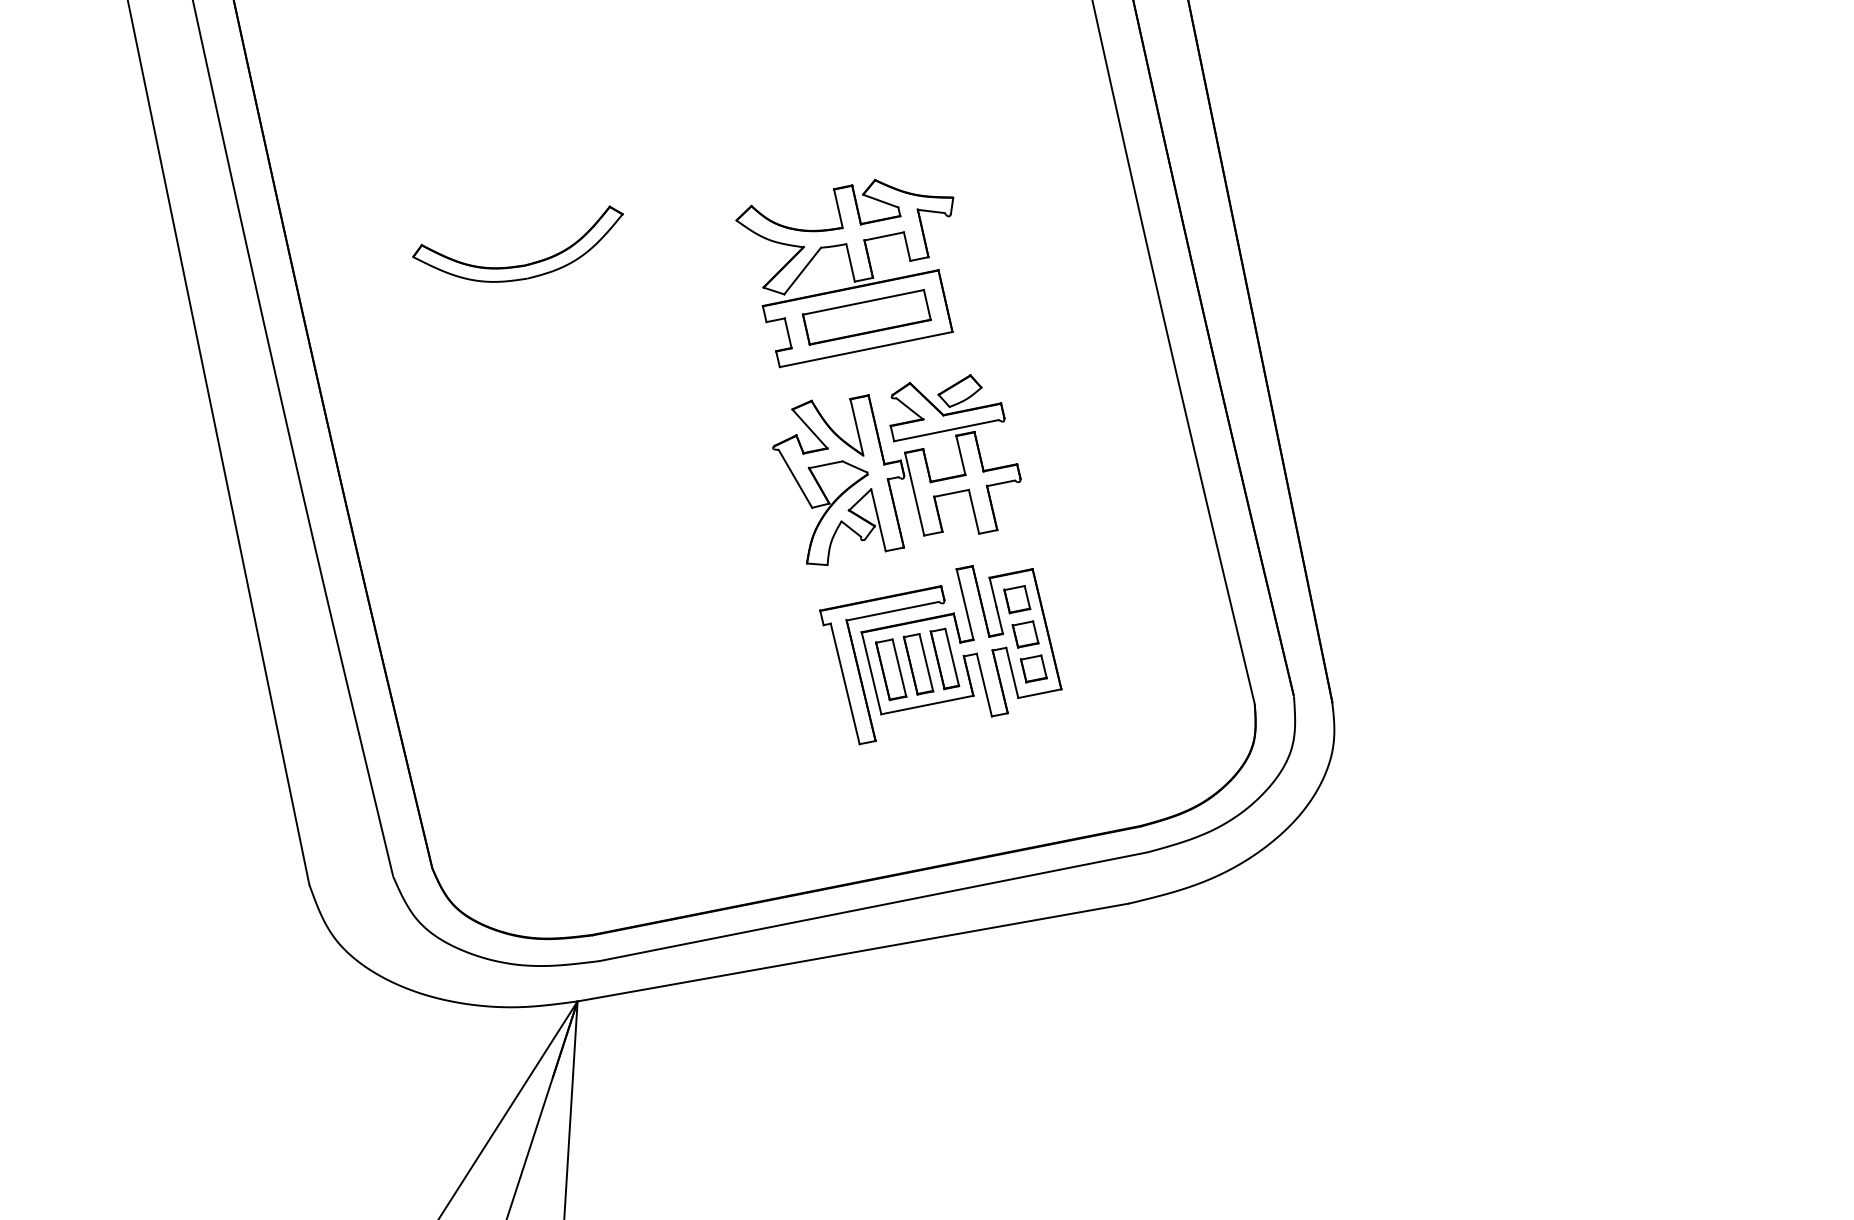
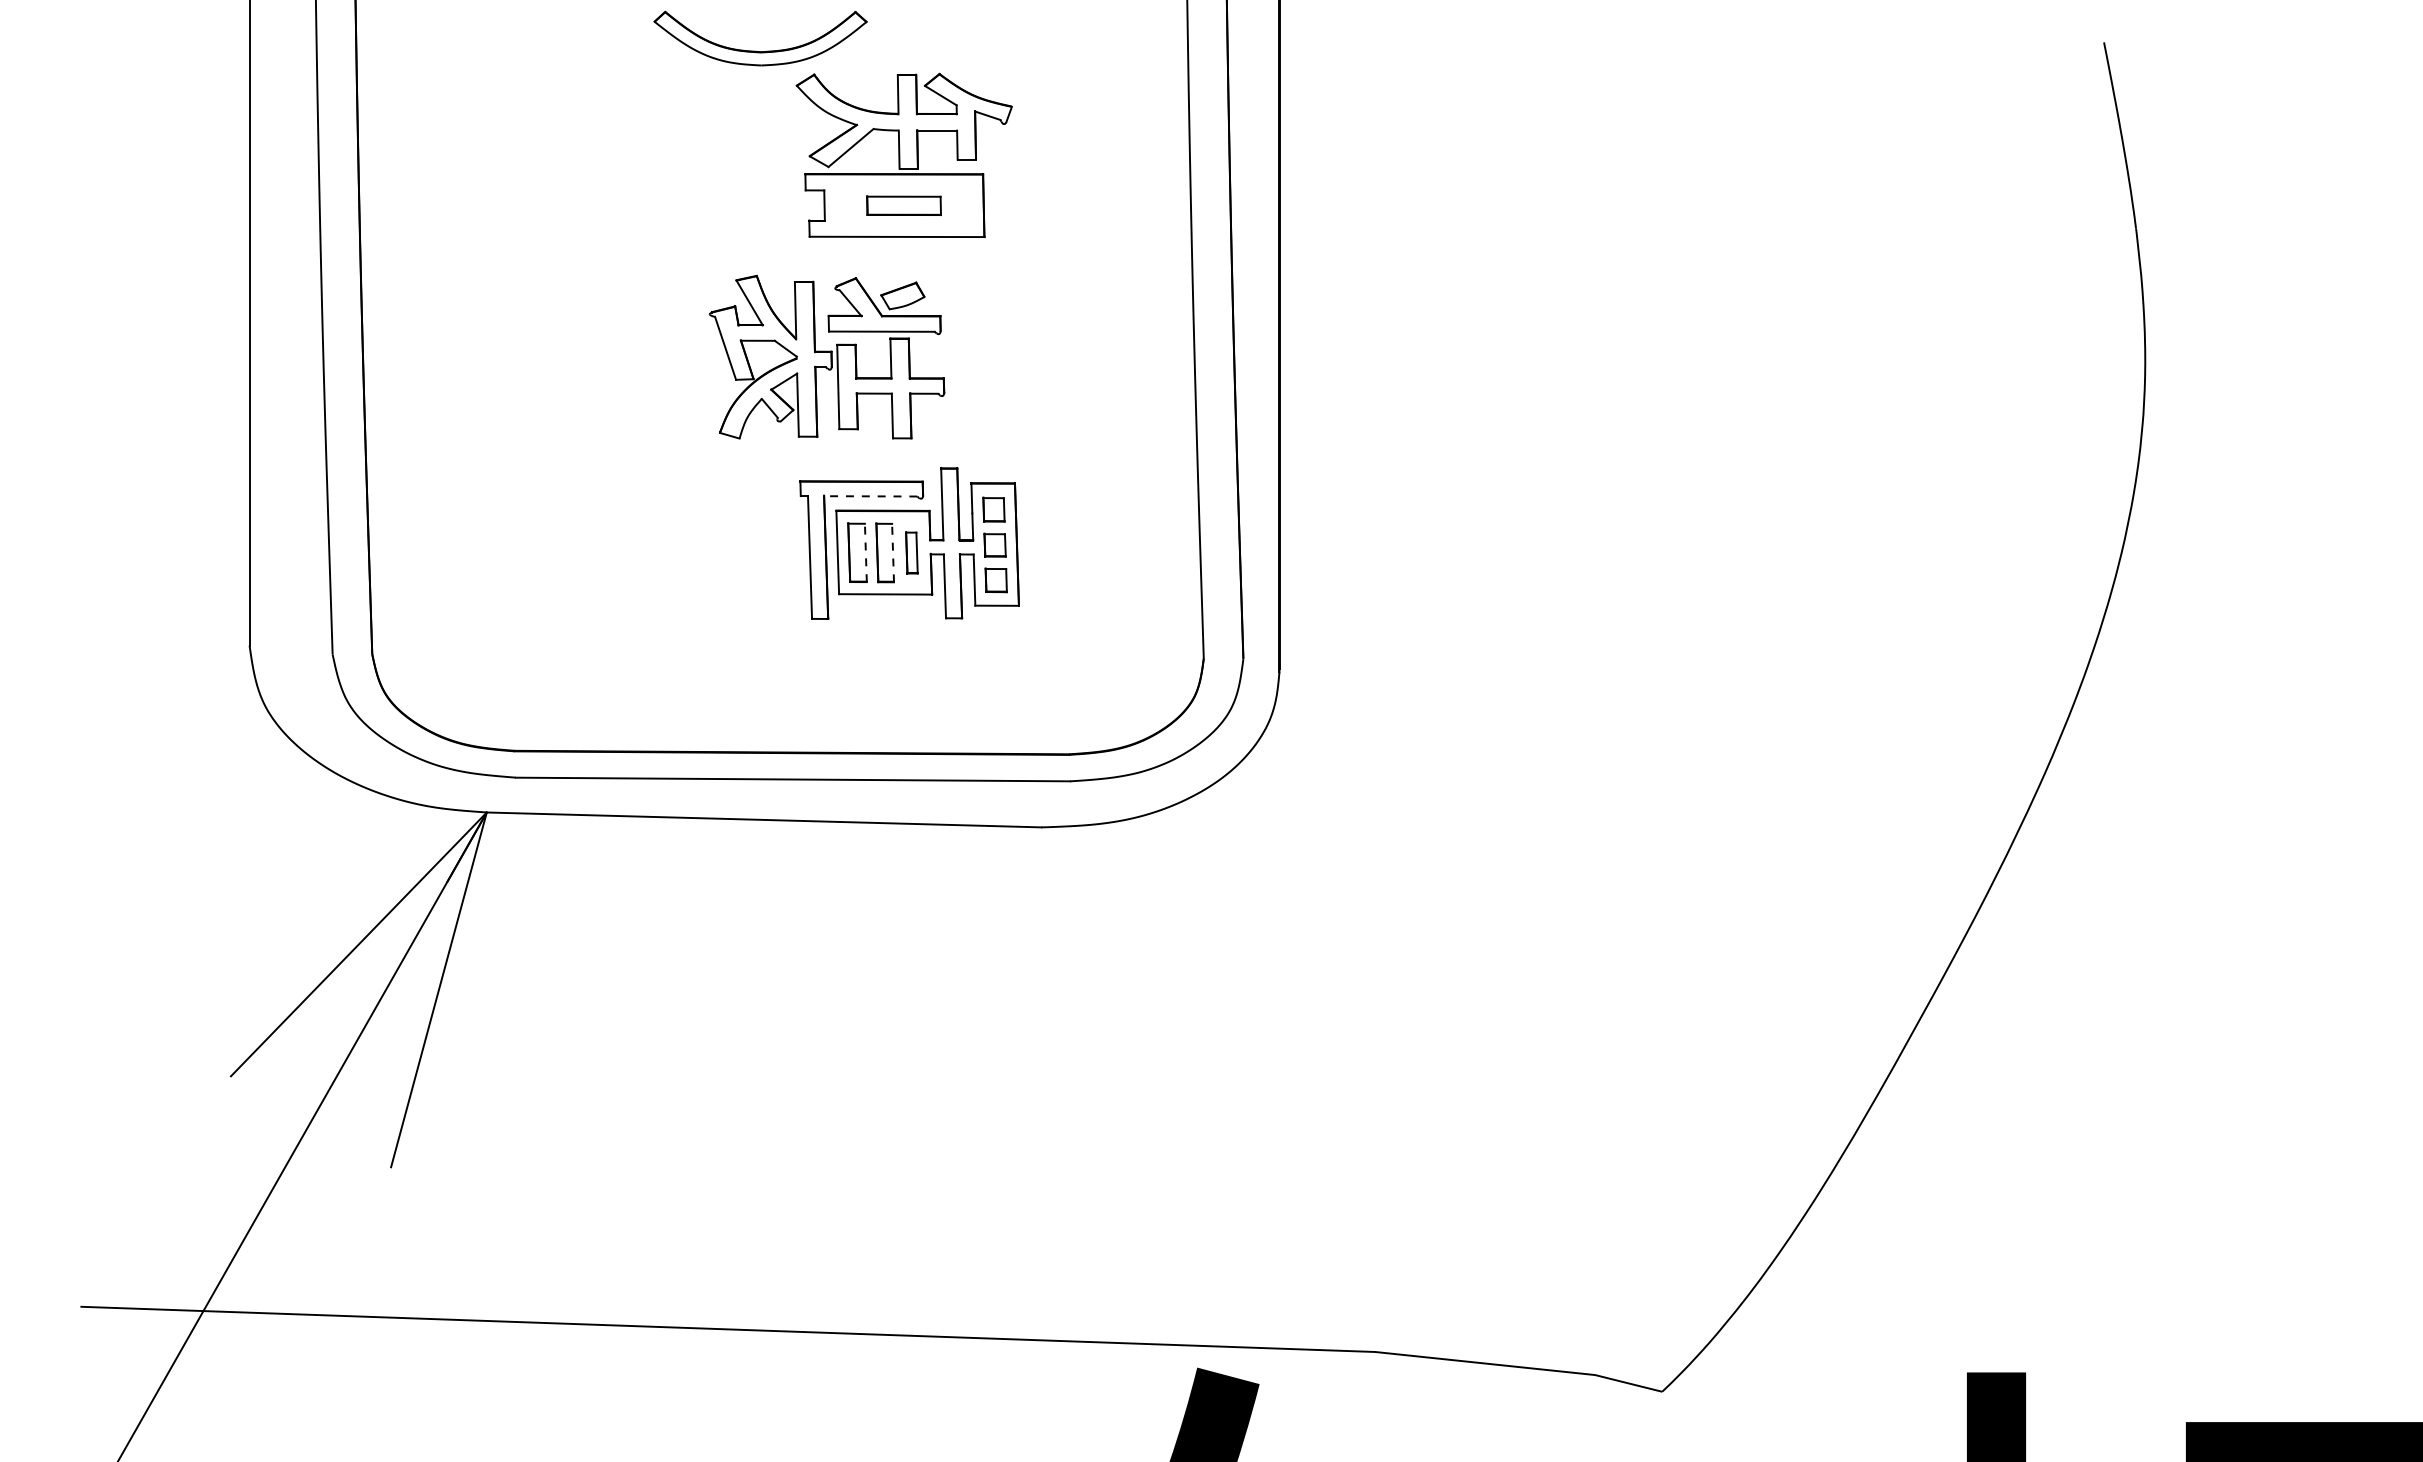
part: (519, 264) -> (756, 50), moved
part: (866, 317) -> (903, 205), size x0.6
part: (896, 466) -> (826, 356), moved
line: (892, 611) -> (870, 496), solid -> dashed
part: (944, 658) -> (911, 552), size x0.7
line: (926, 662) -> (893, 552), solid -> dashed
line: (899, 667) -> (865, 552), solid -> dashed

